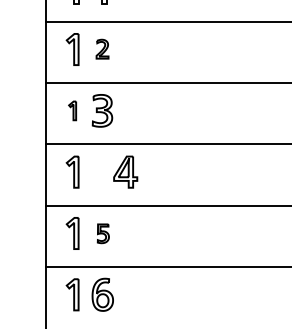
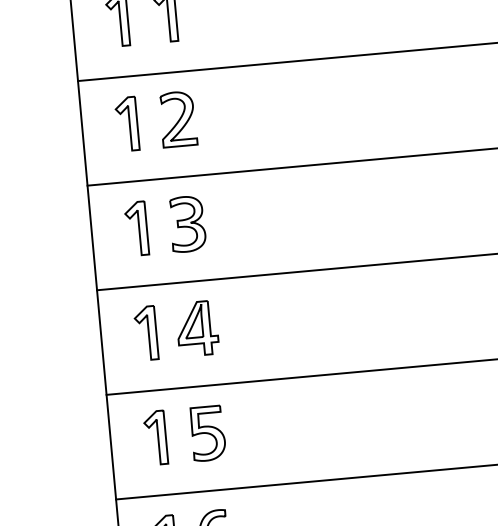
part: (102, 48) -> (177, 117), size x1.67
part: (72, 110) -> (136, 228), size x1.67
part: (125, 171) -> (197, 327), moved
part: (103, 233) -> (208, 433), size x1.67

